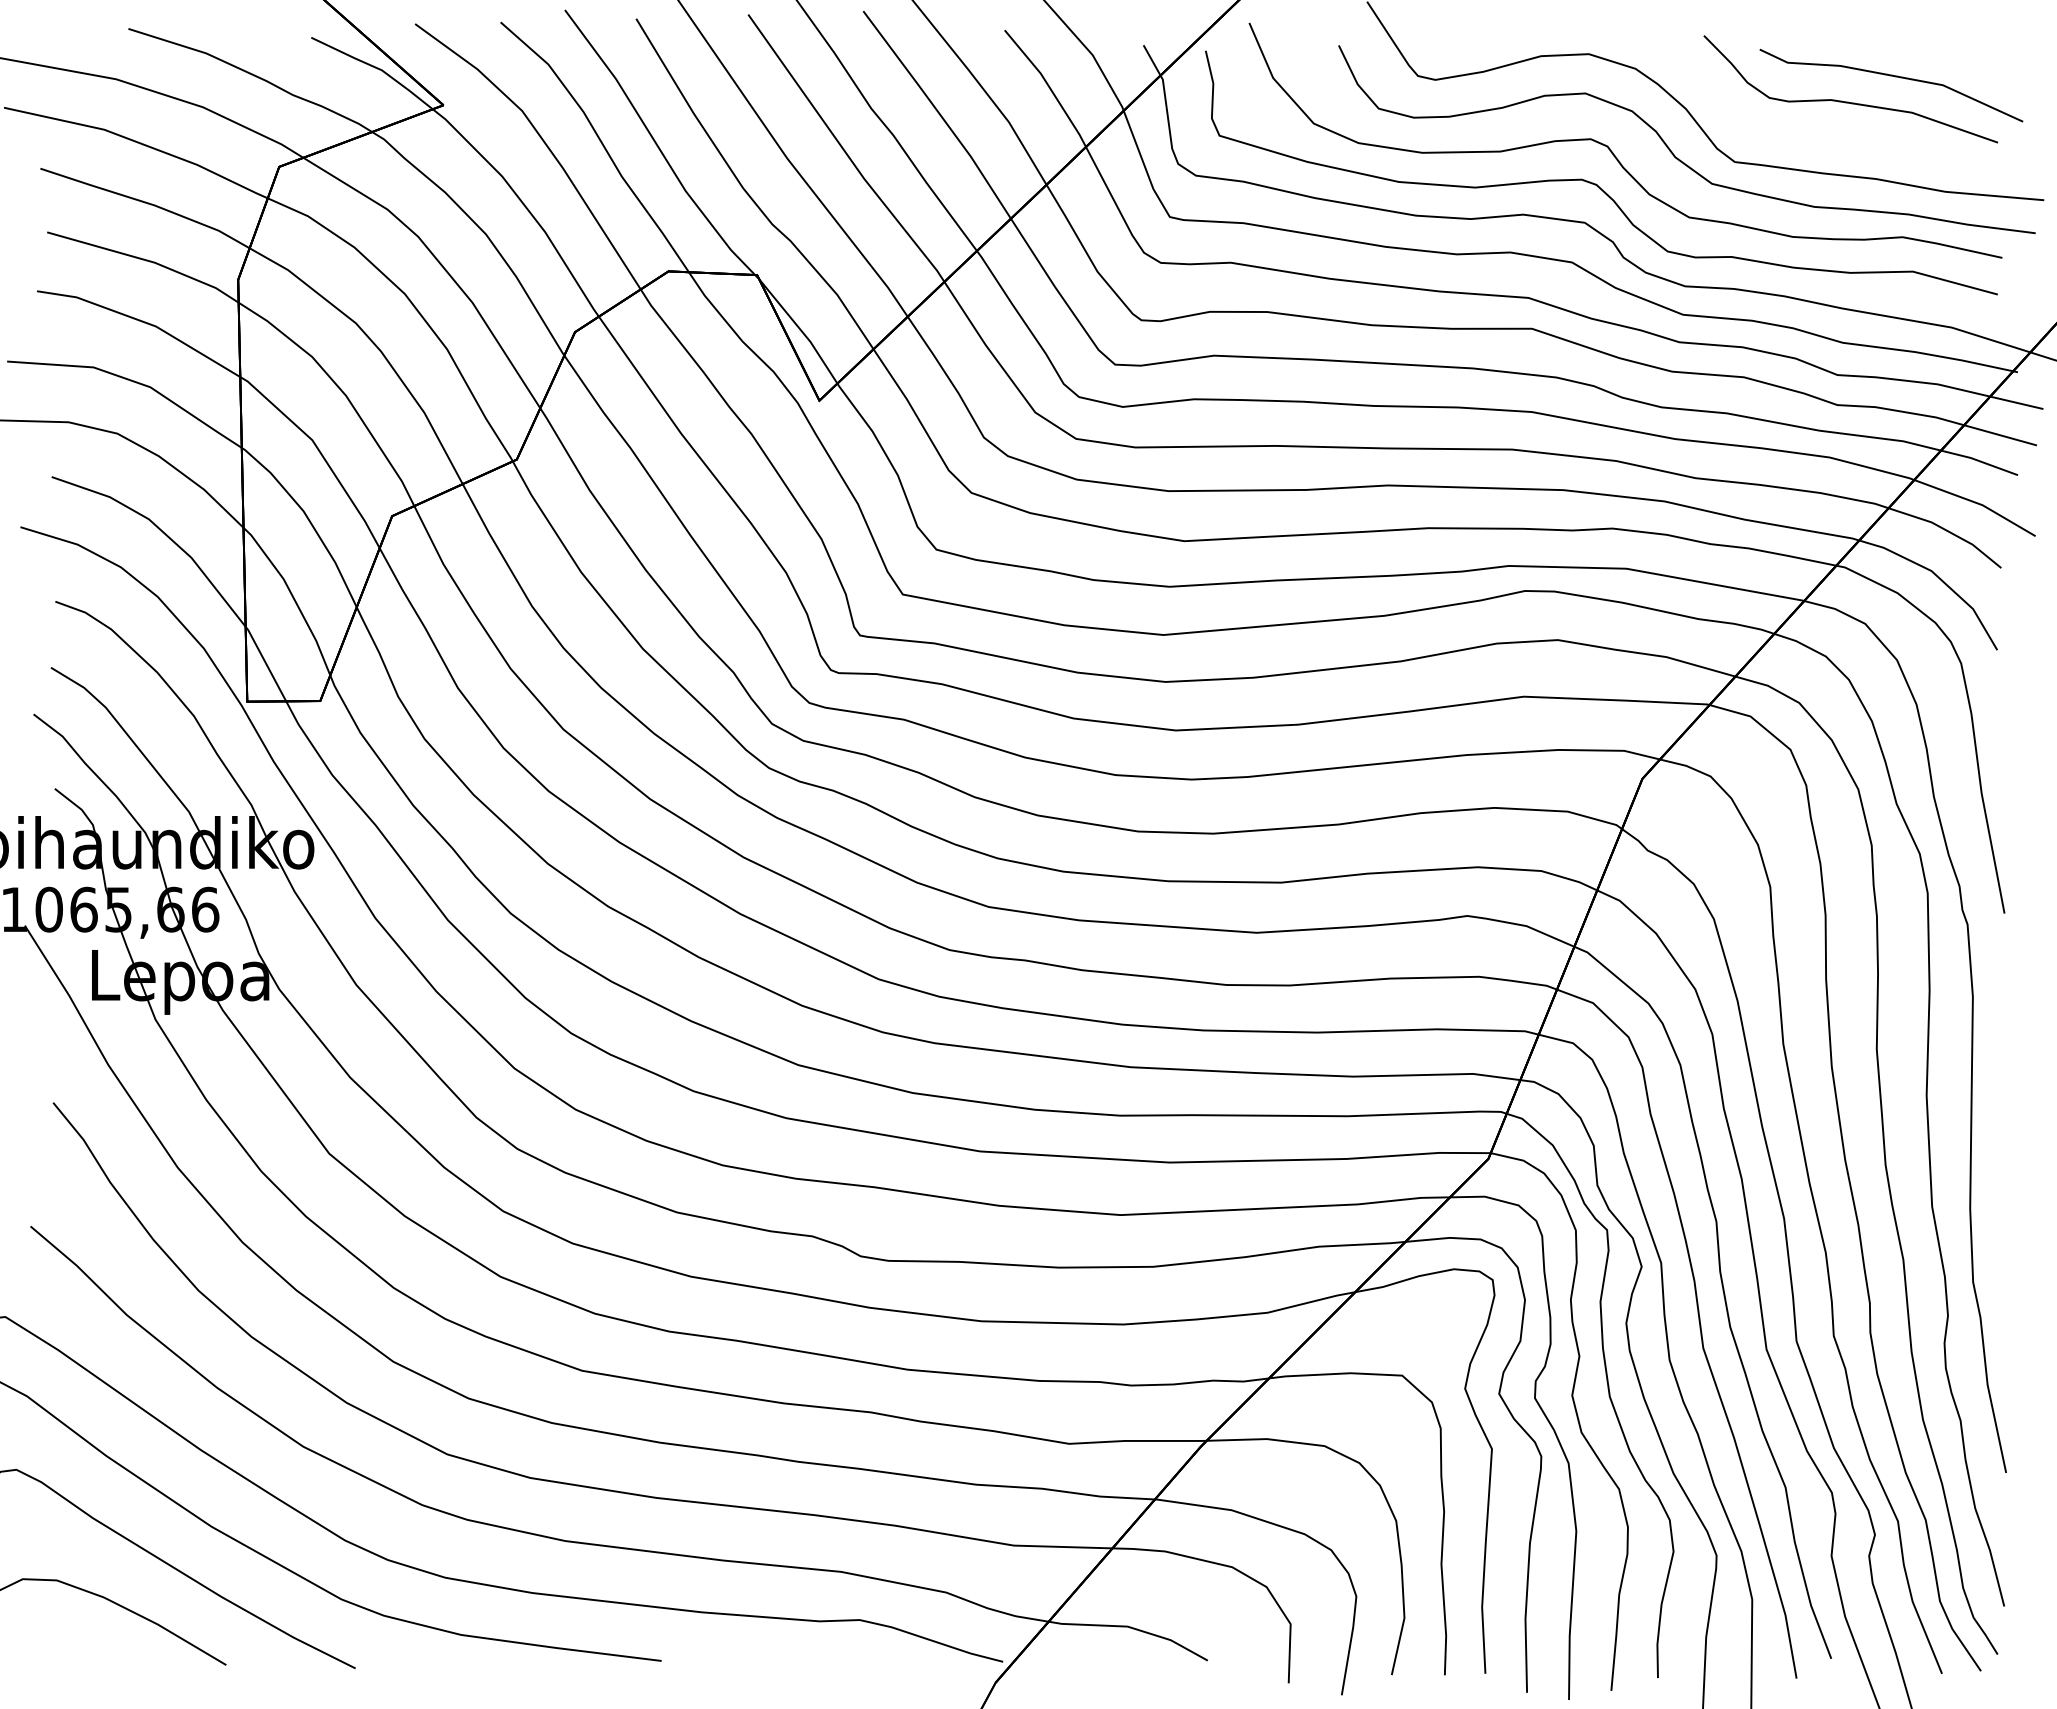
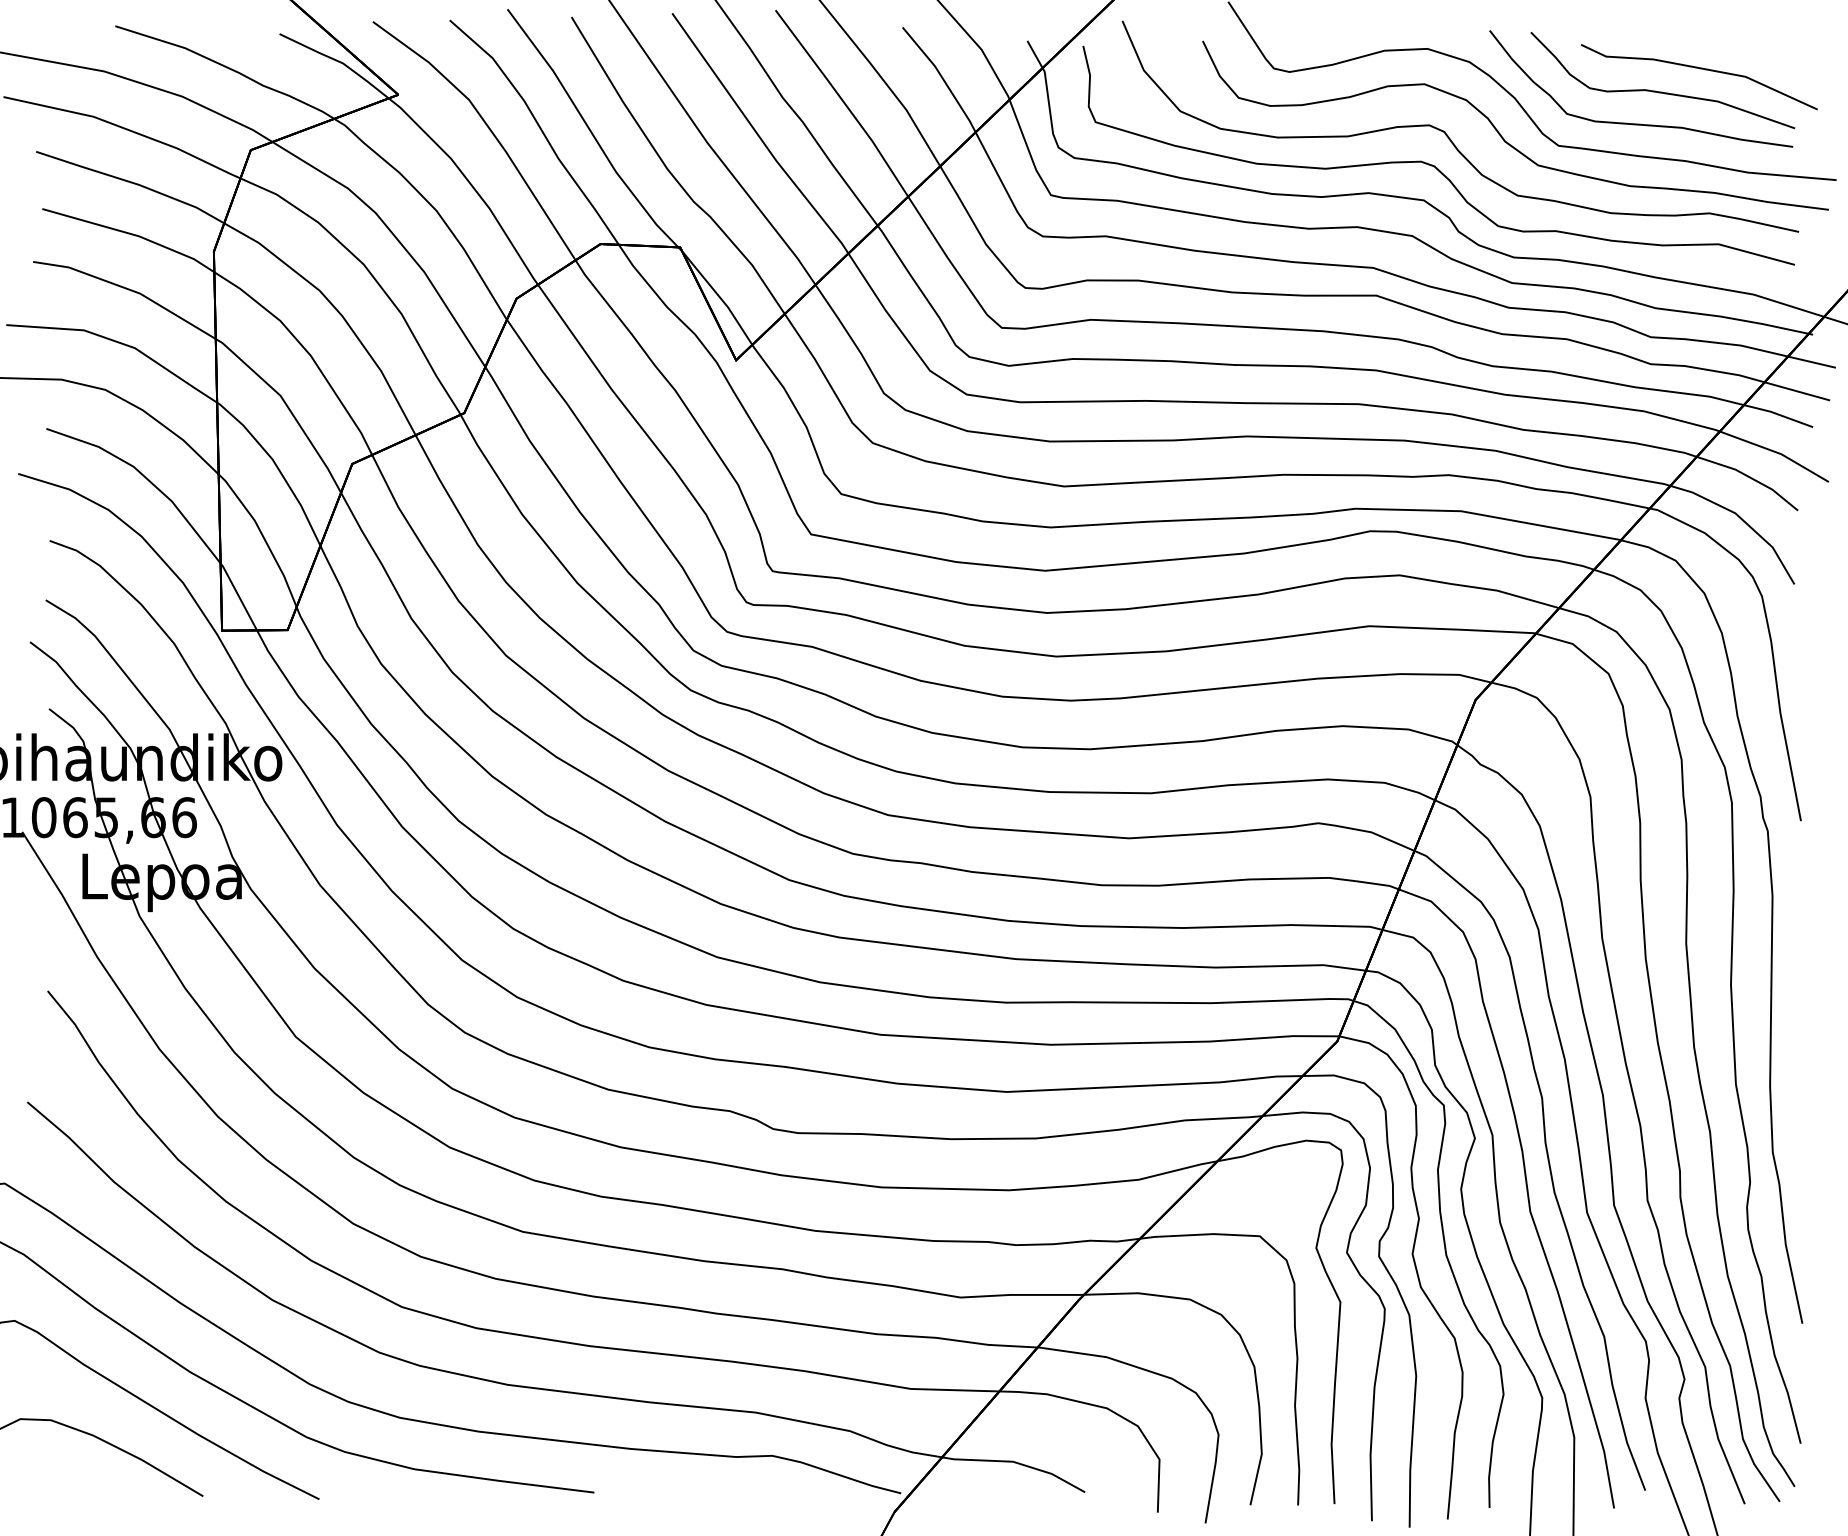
part: (1826, 137) -> (1641, 123), added

